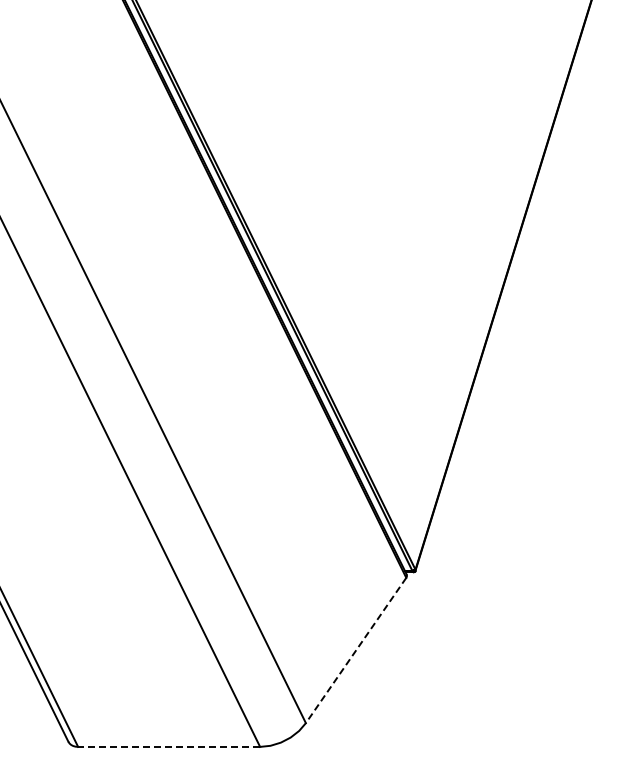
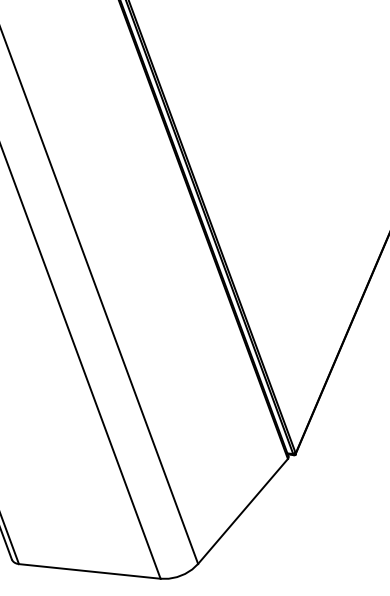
line: (355, 650) -> (242, 511), dashed -> solid
line: (169, 746) -> (90, 571), dashed -> solid

